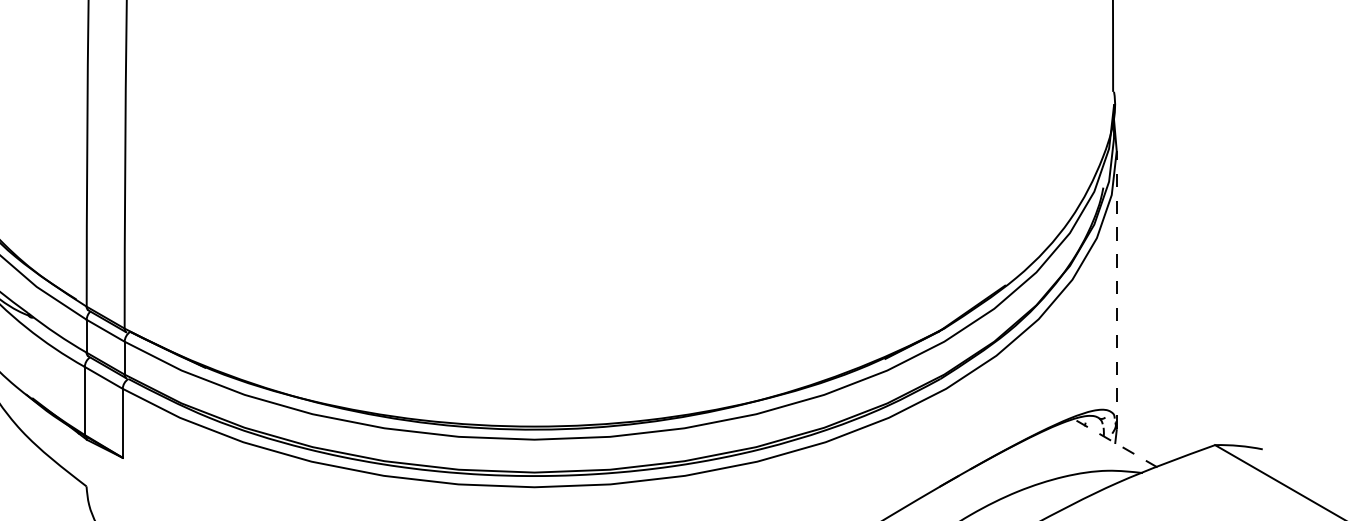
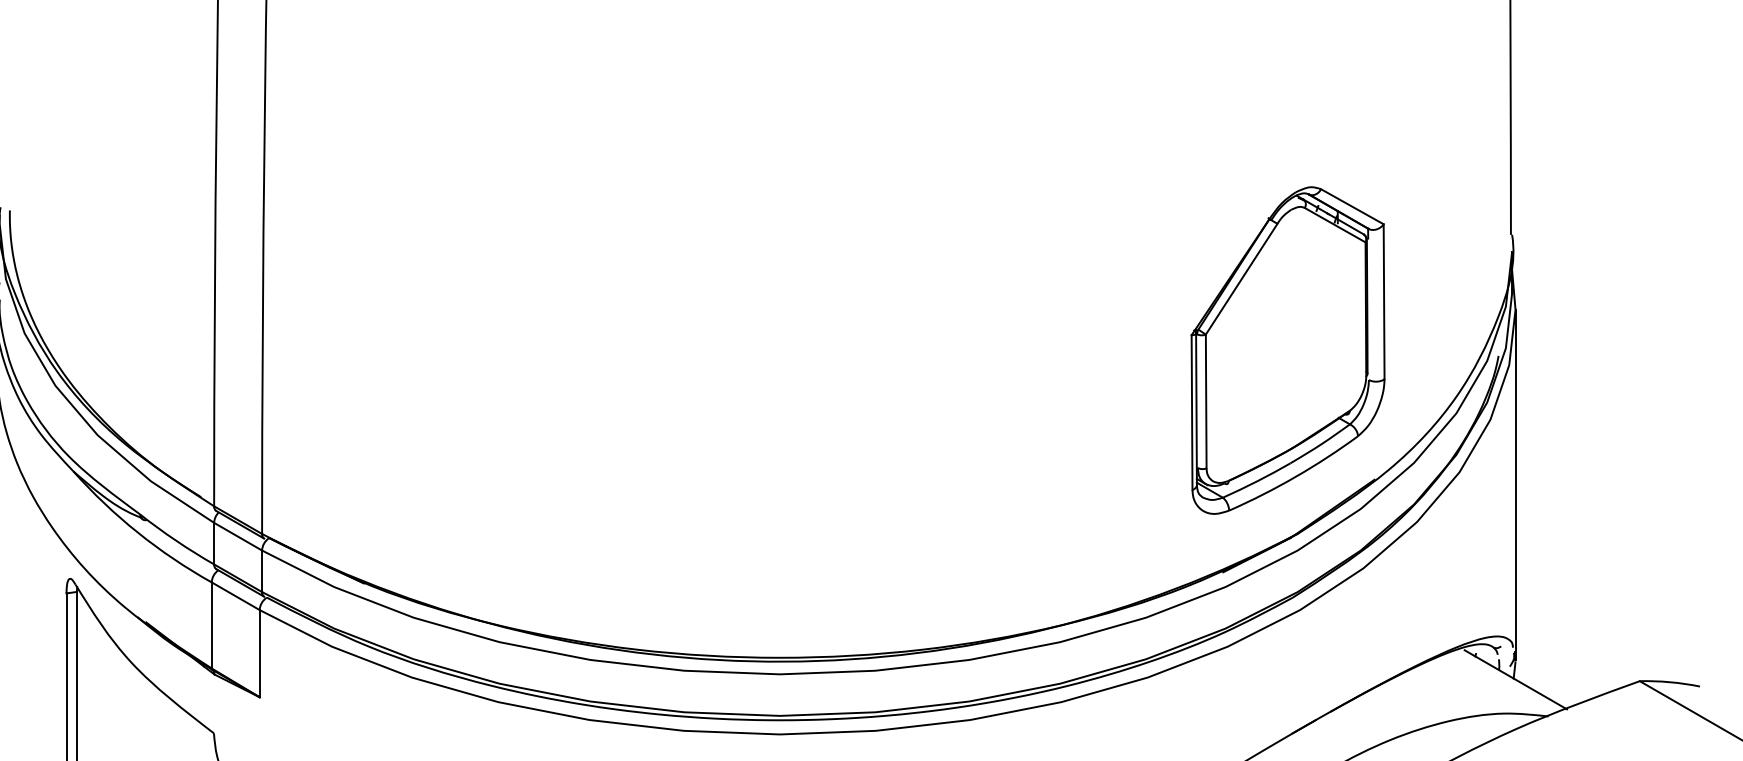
part: (936, 183) -> (1287, 350), added
line: (1116, 289) -> (1515, 484), dashed -> solid
line: (1116, 443) -> (1515, 679), dashed -> solid

